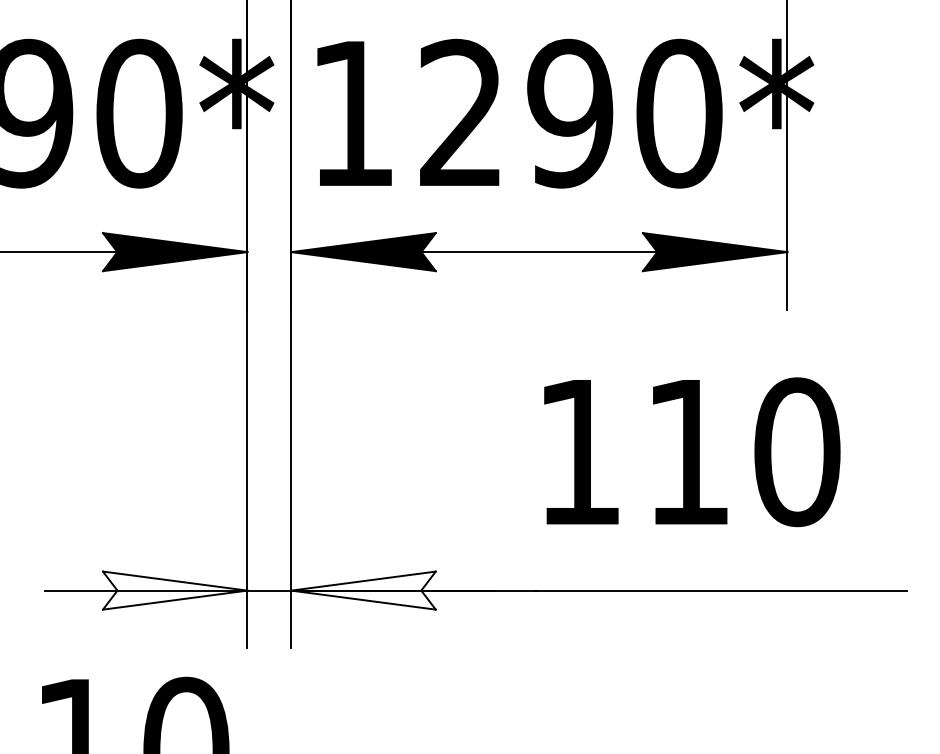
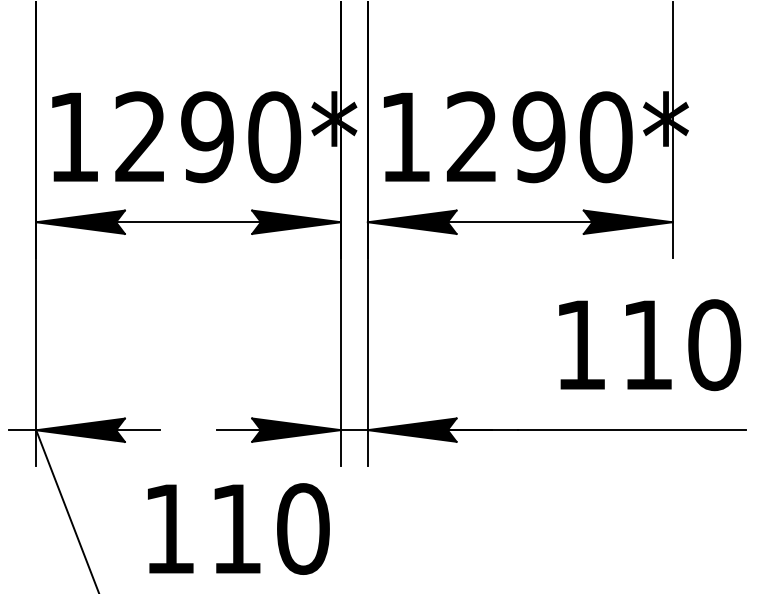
text: (692, 452) -> (650, 345), moved
fill: (175, 589) -> (296, 429), added
fill: (362, 589) -> (411, 429), added

